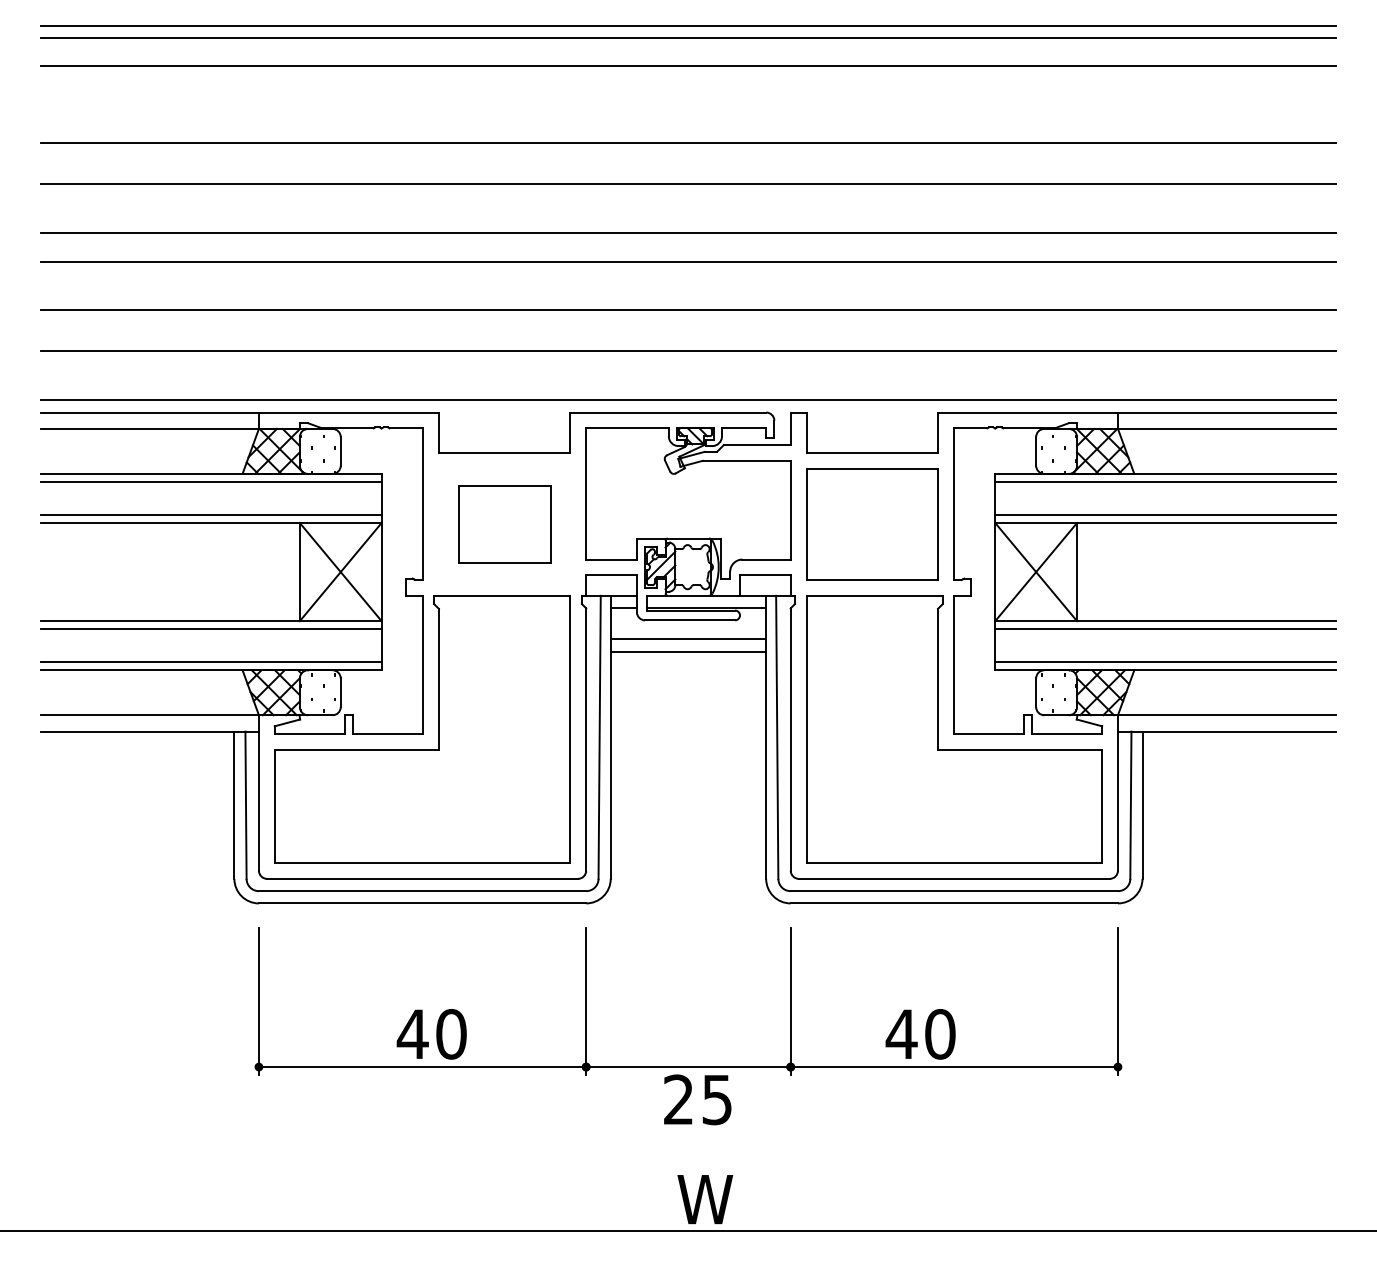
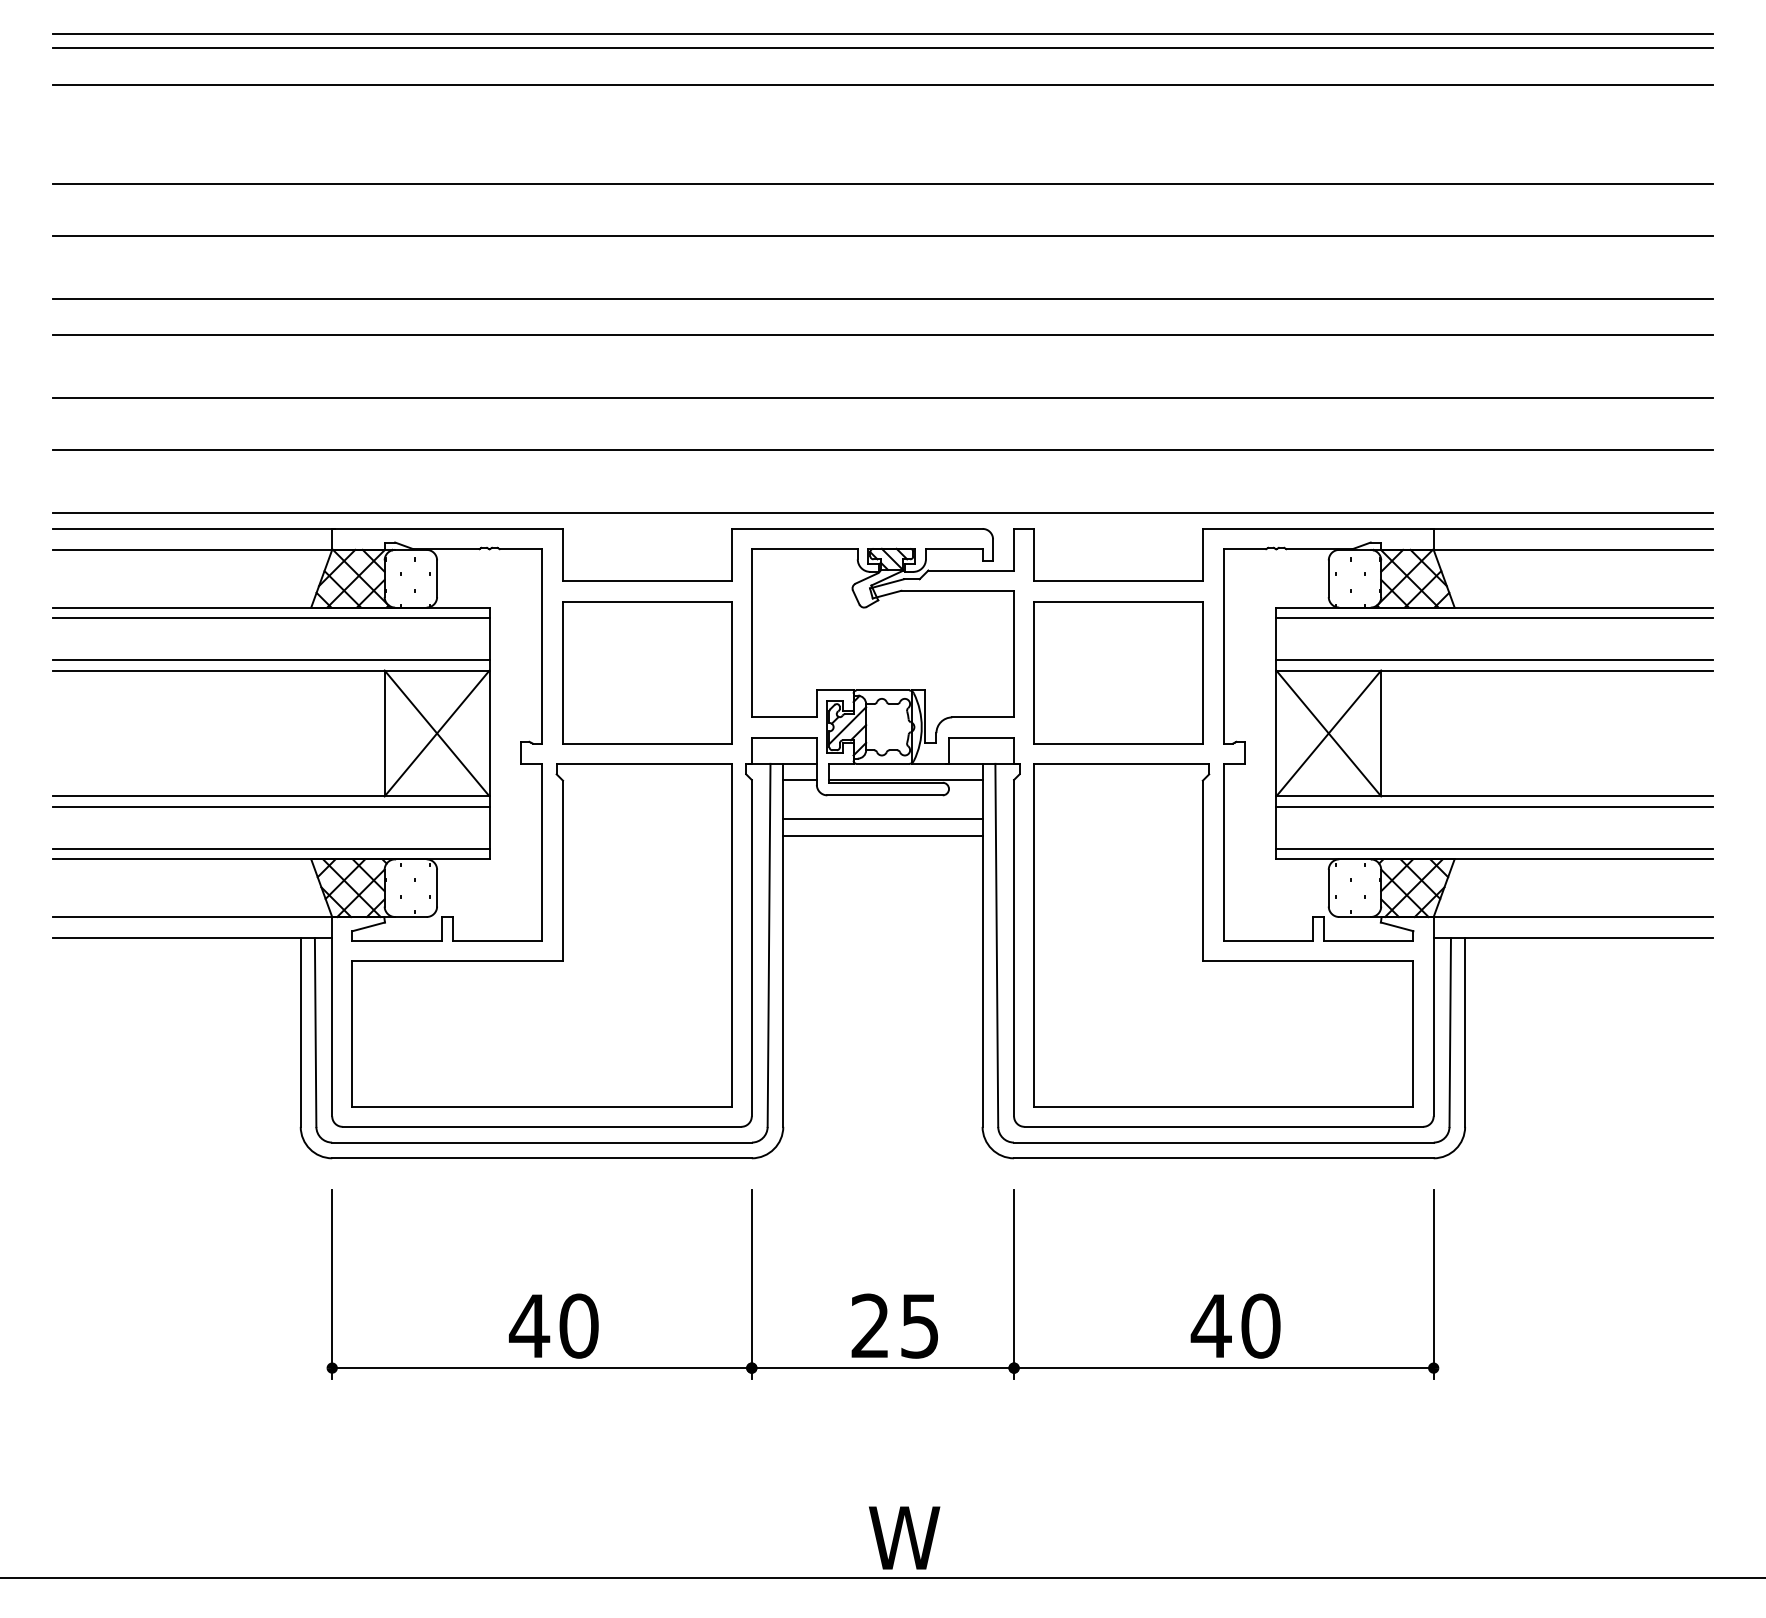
part: (504, 524) -> (647, 672), size x1.43
text: (920, 1033) -> (1235, 1325), moved
text: (697, 1099) -> (894, 1325), moved

